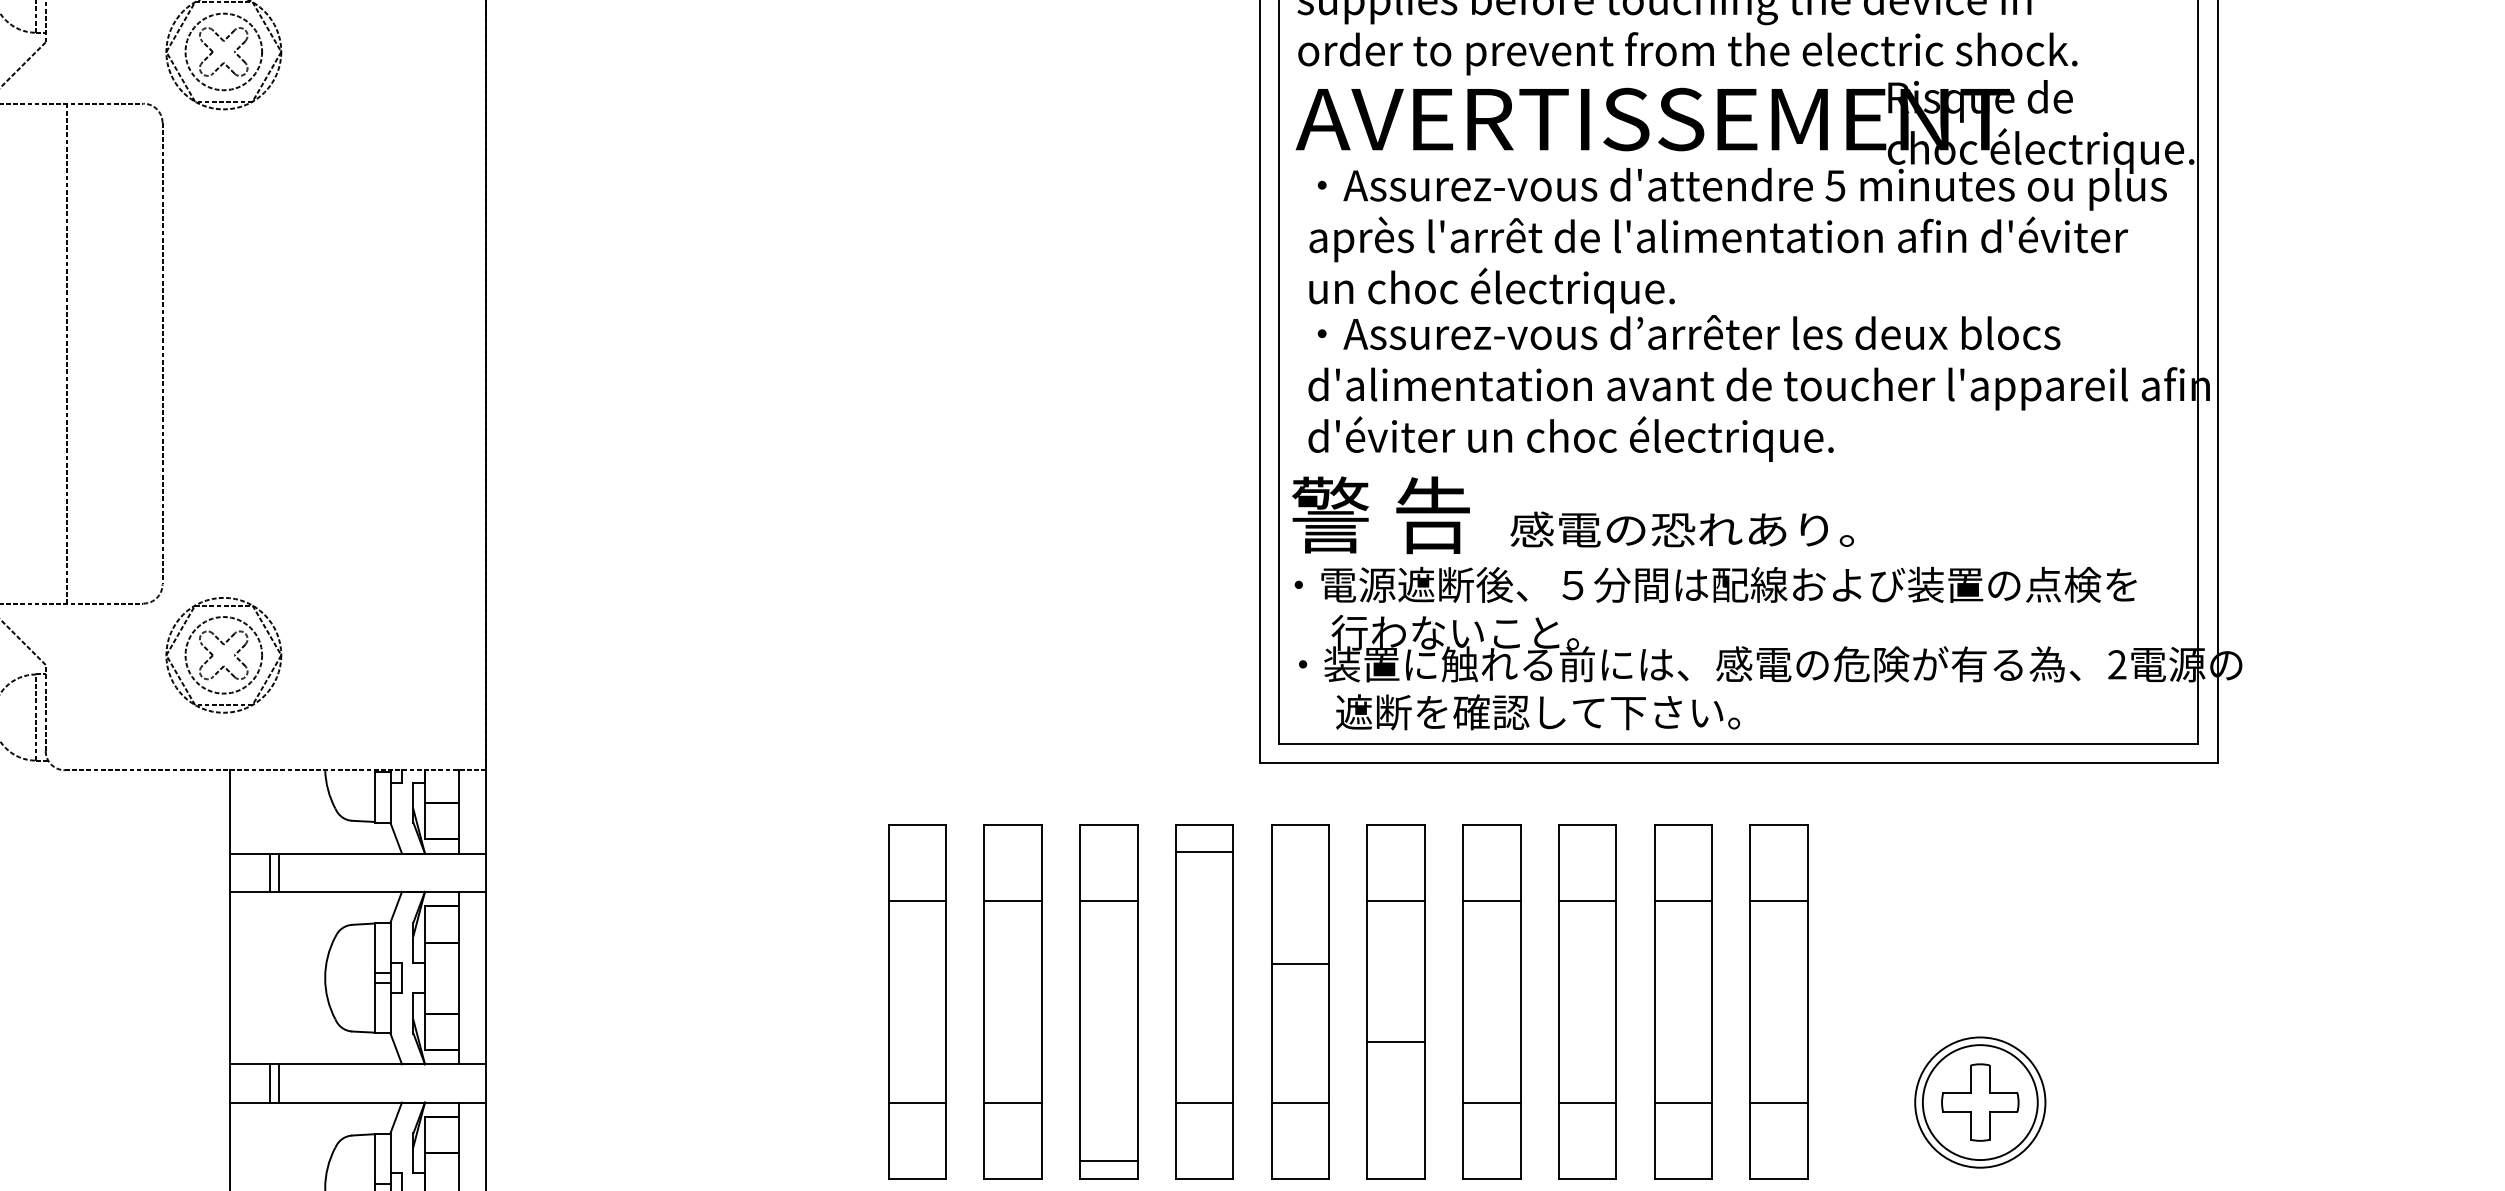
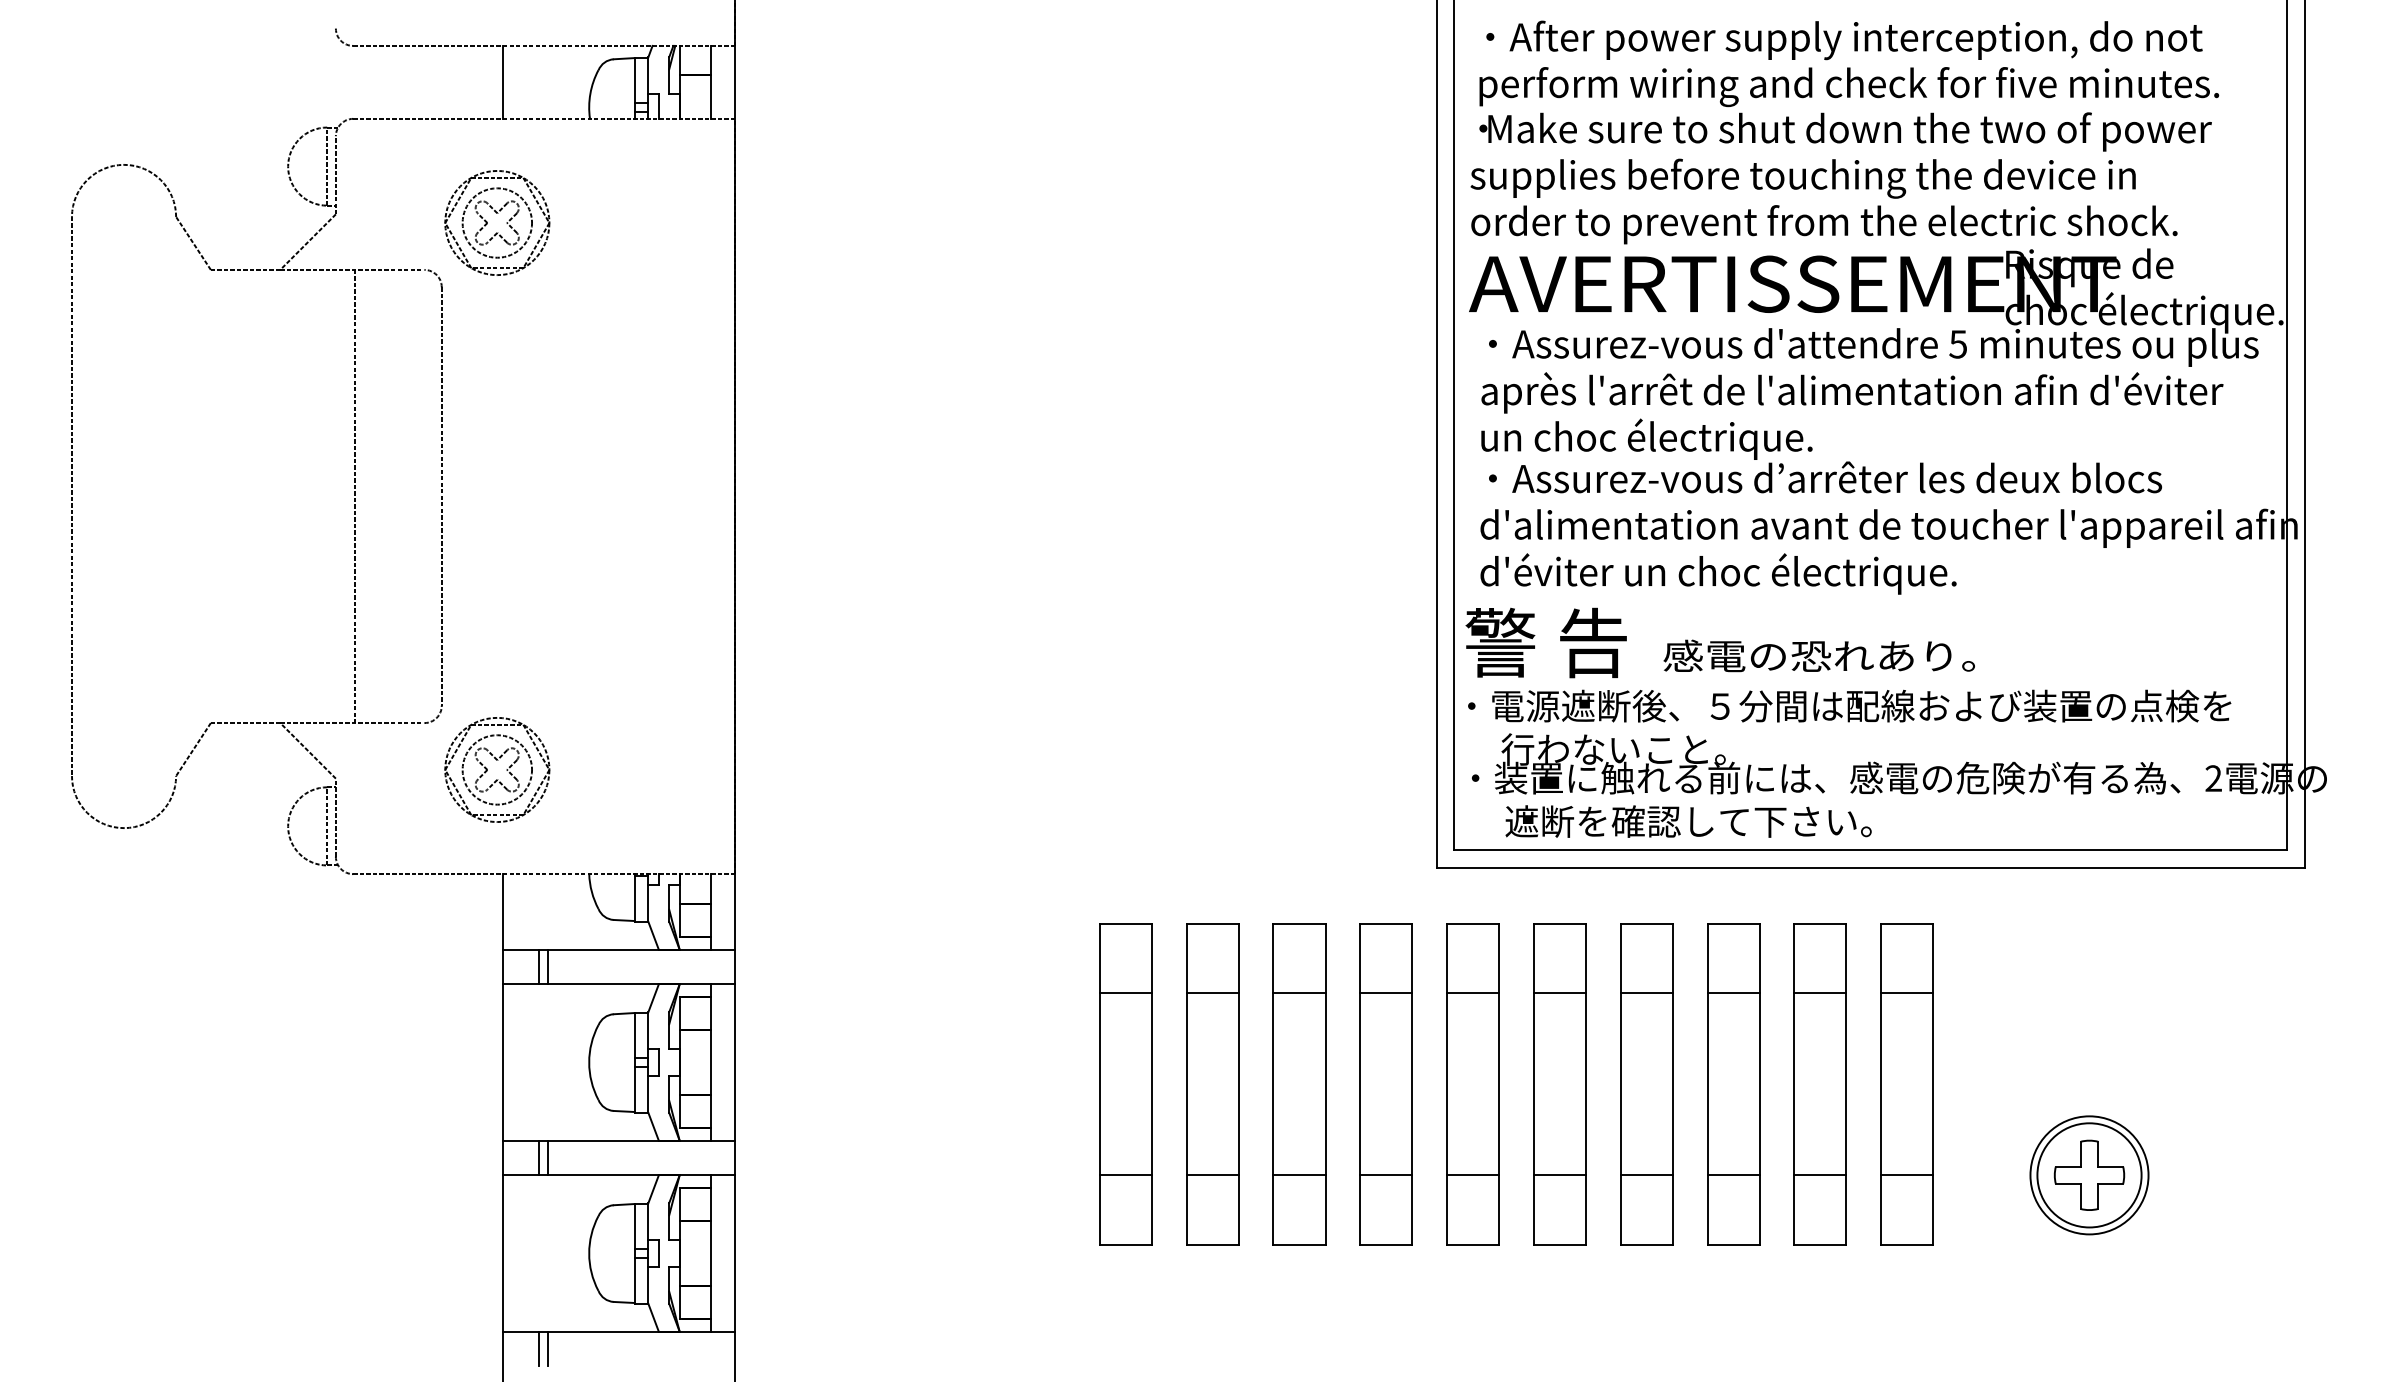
line: (1204, 852) -> (1386, 993), moved
line: (1300, 964) -> (1473, 993), moved
line: (1395, 1042) -> (1559, 1175), moved
line: (1108, 1161) -> (1299, 1175), moved

